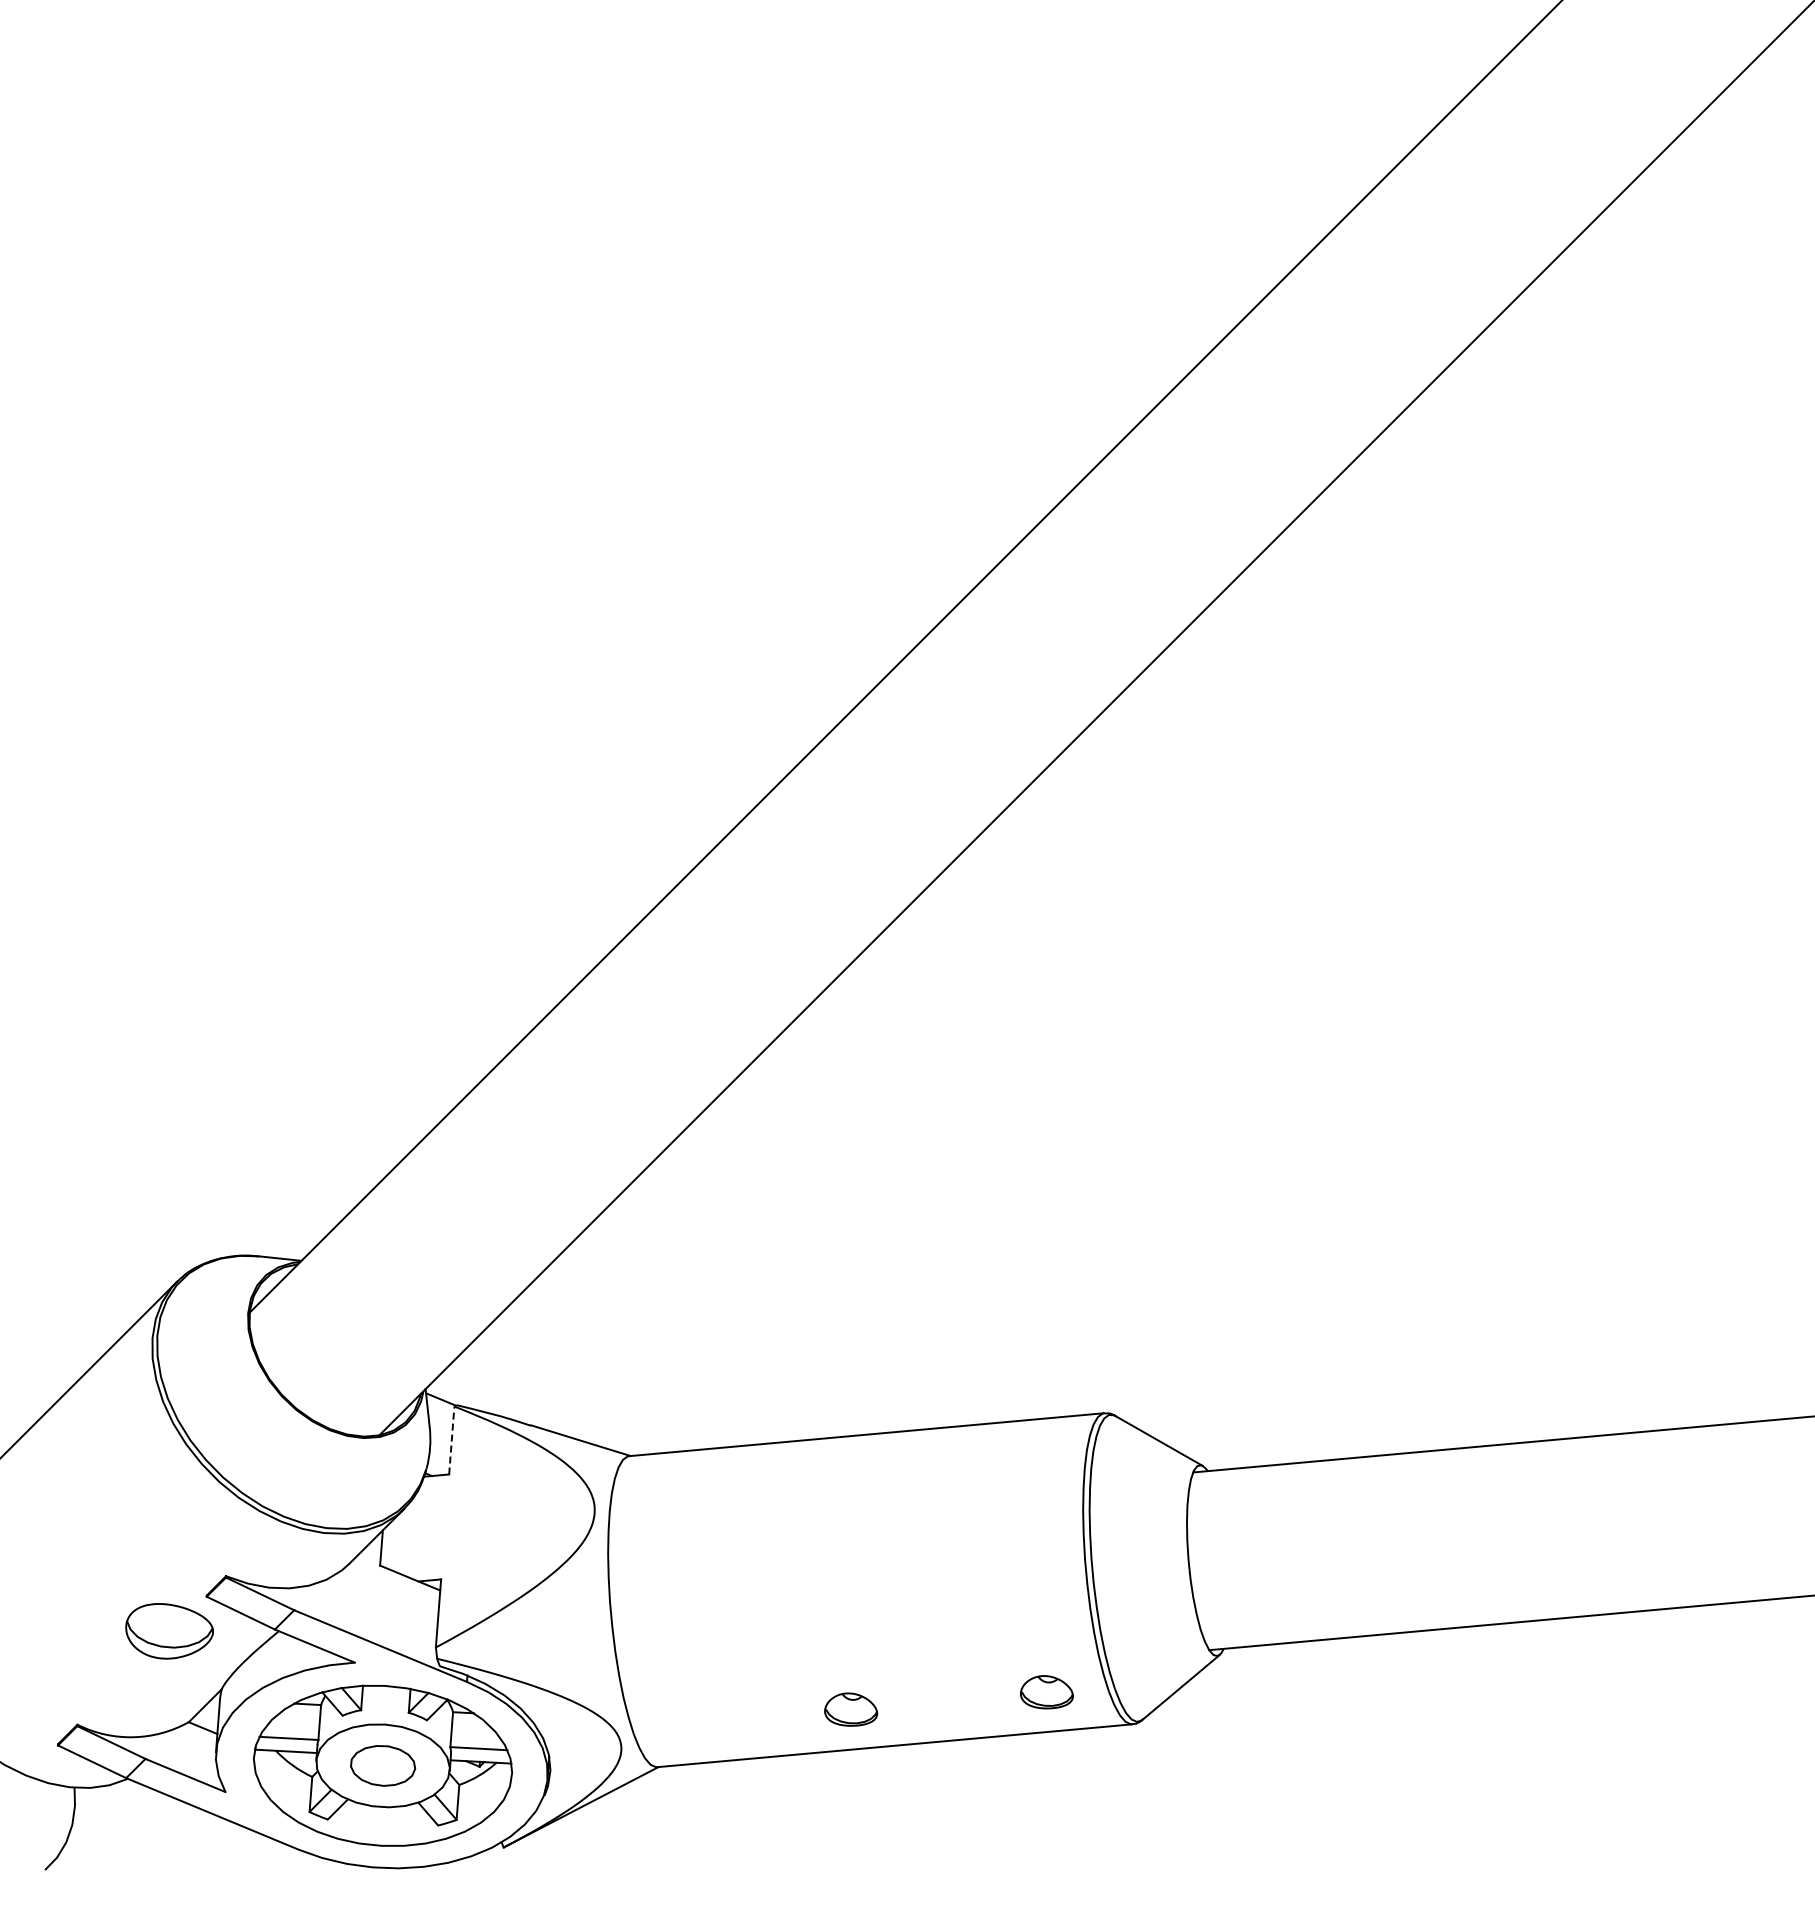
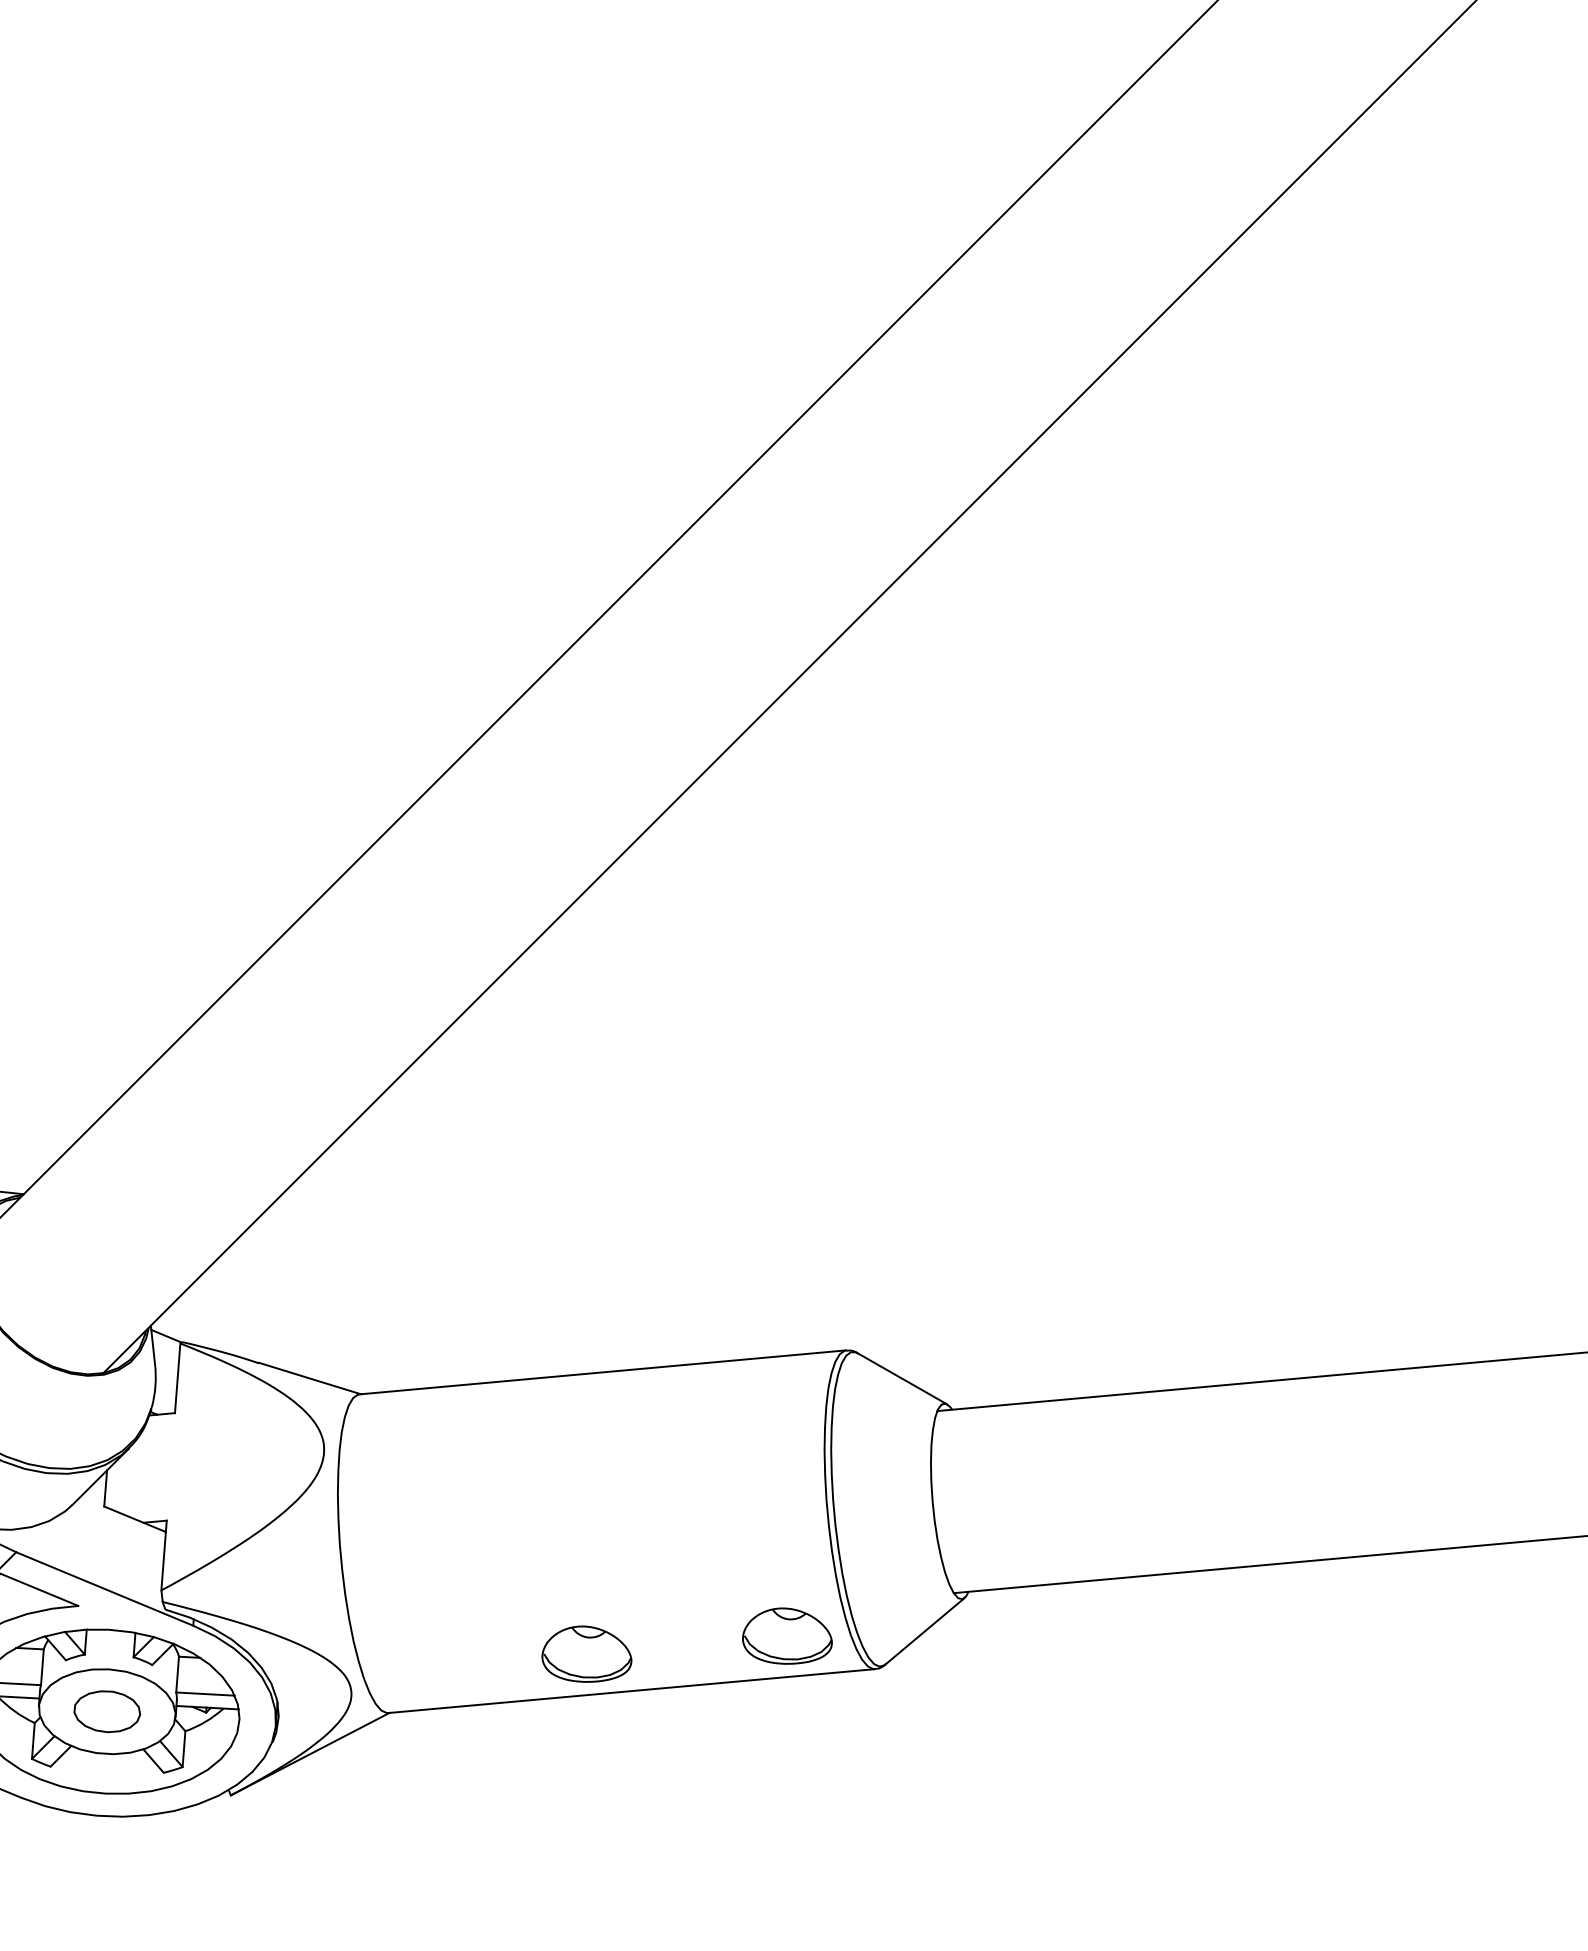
line: (451, 1440) -> (177, 1378), dashed -> solid
part: (1046, 1692) -> (787, 1636), size x1.67
part: (850, 1709) -> (586, 1653), size x1.67

